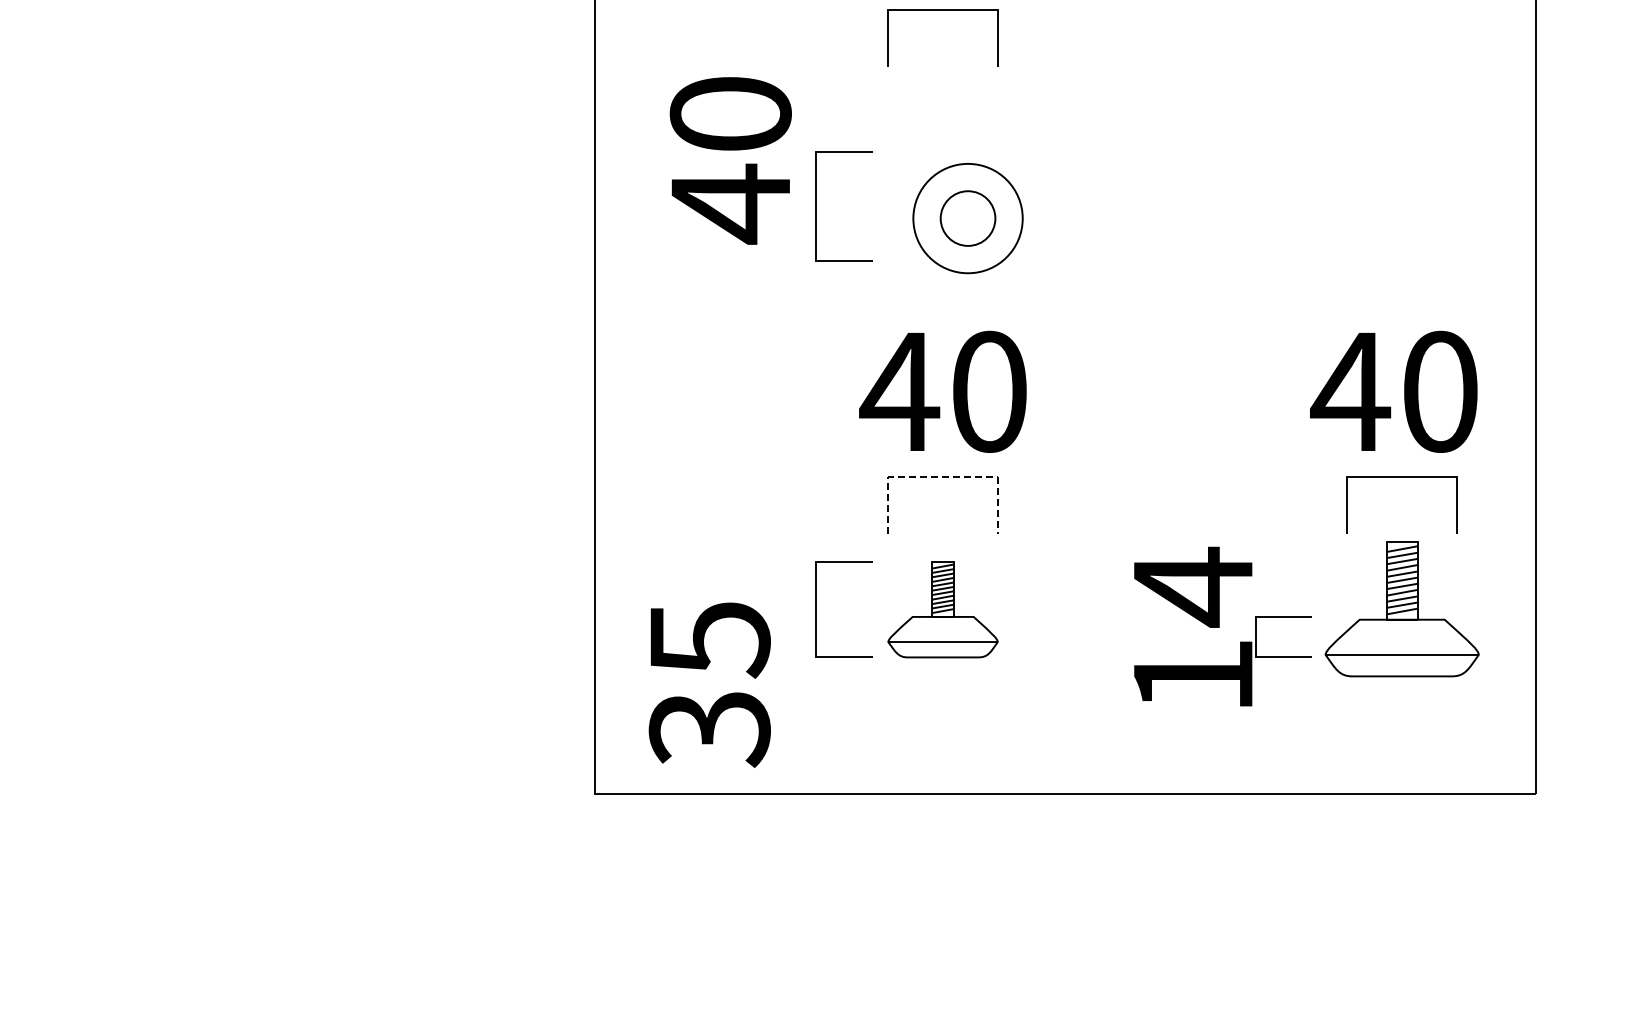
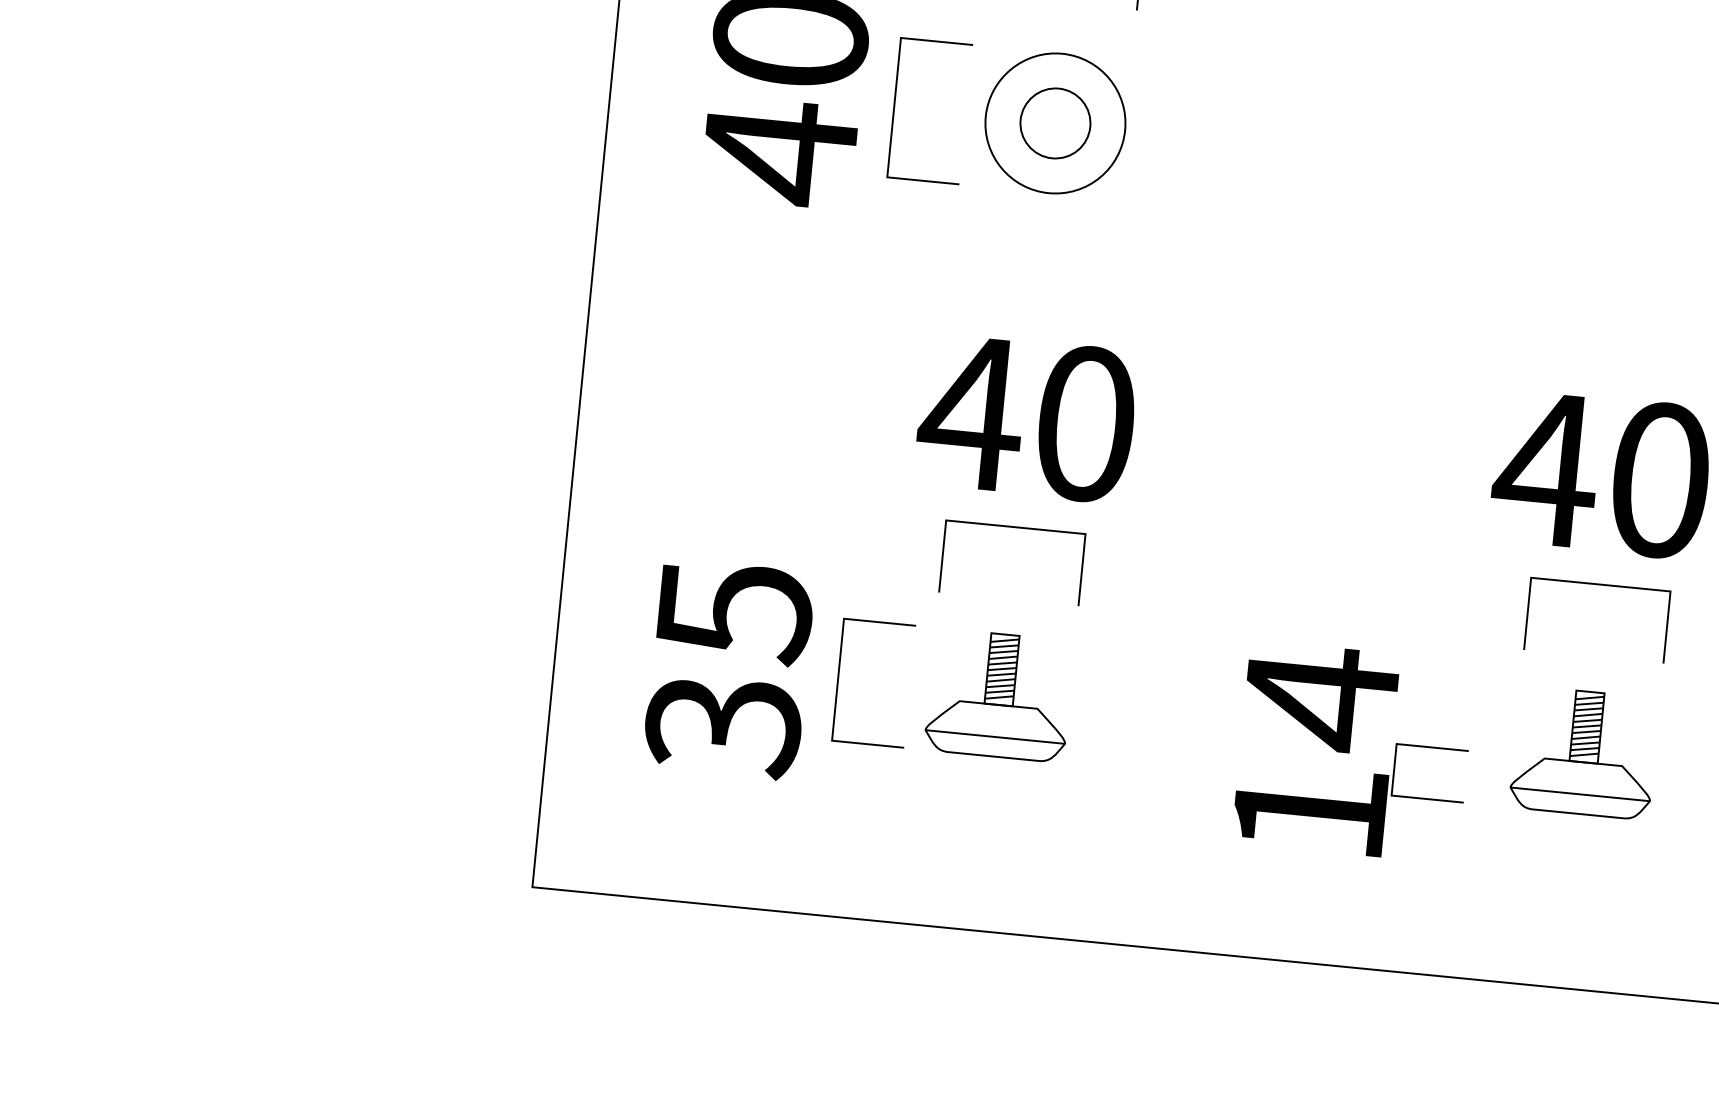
line: (816, 206) -> (894, 107), moved
part: (967, 218) -> (1054, 123), moved
line: (943, 477) -> (1016, 527), dashed -> solid
part: (1401, 609) -> (1583, 752), size x0.71
text: (709, 684) -> (728, 668), moved

